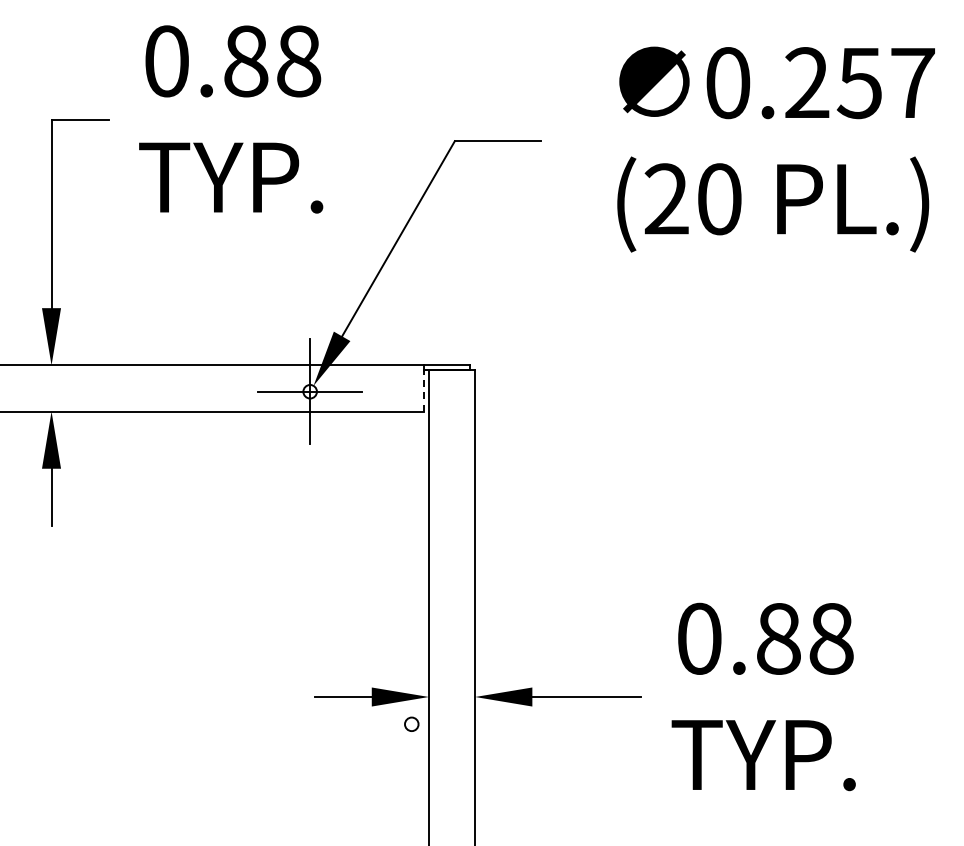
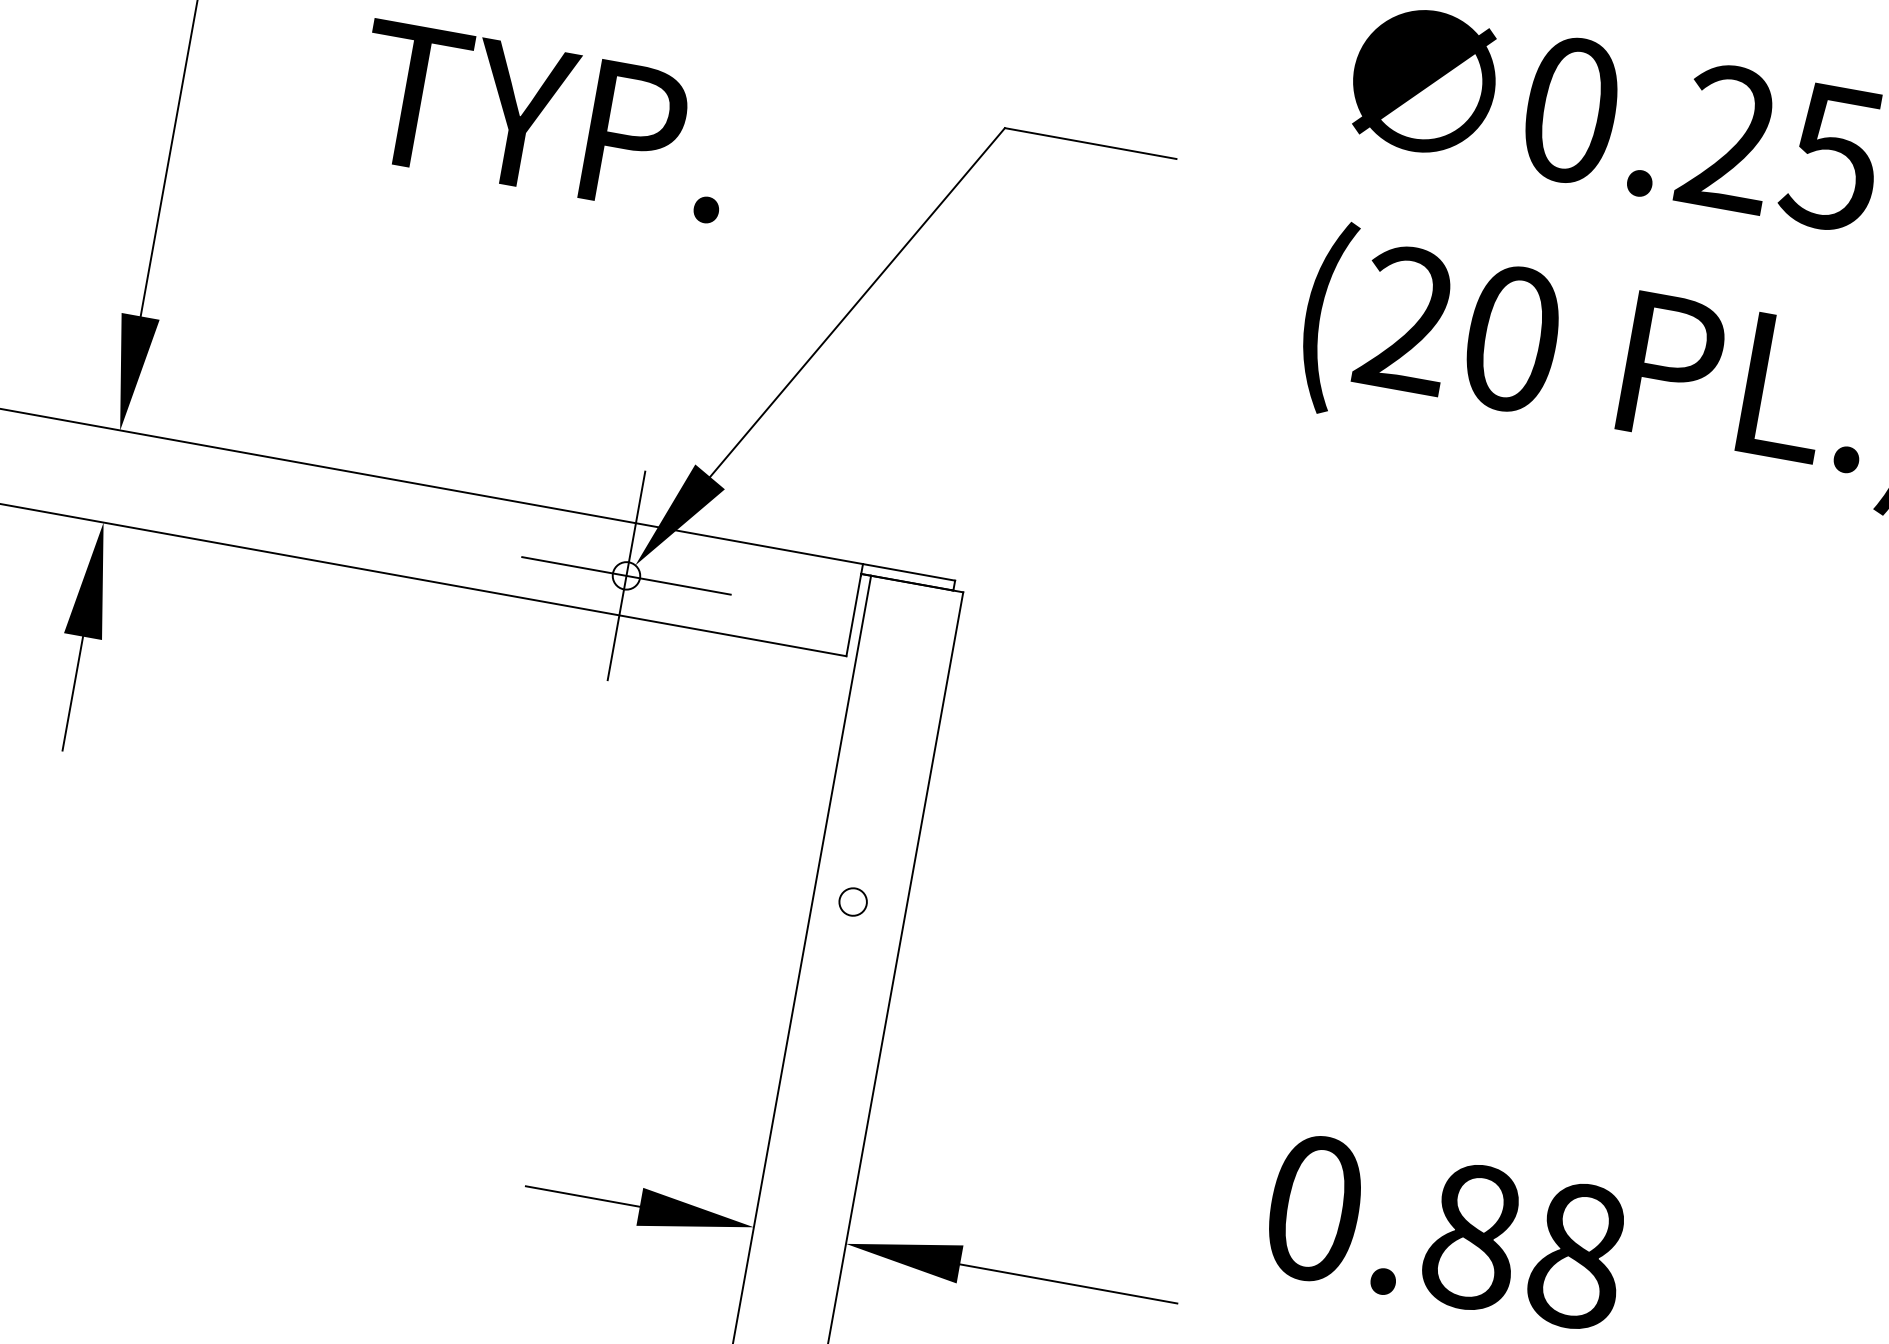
line: (424, 390) -> (854, 614), dashed -> solid
circle: (411, 723) -> (852, 900), moved

